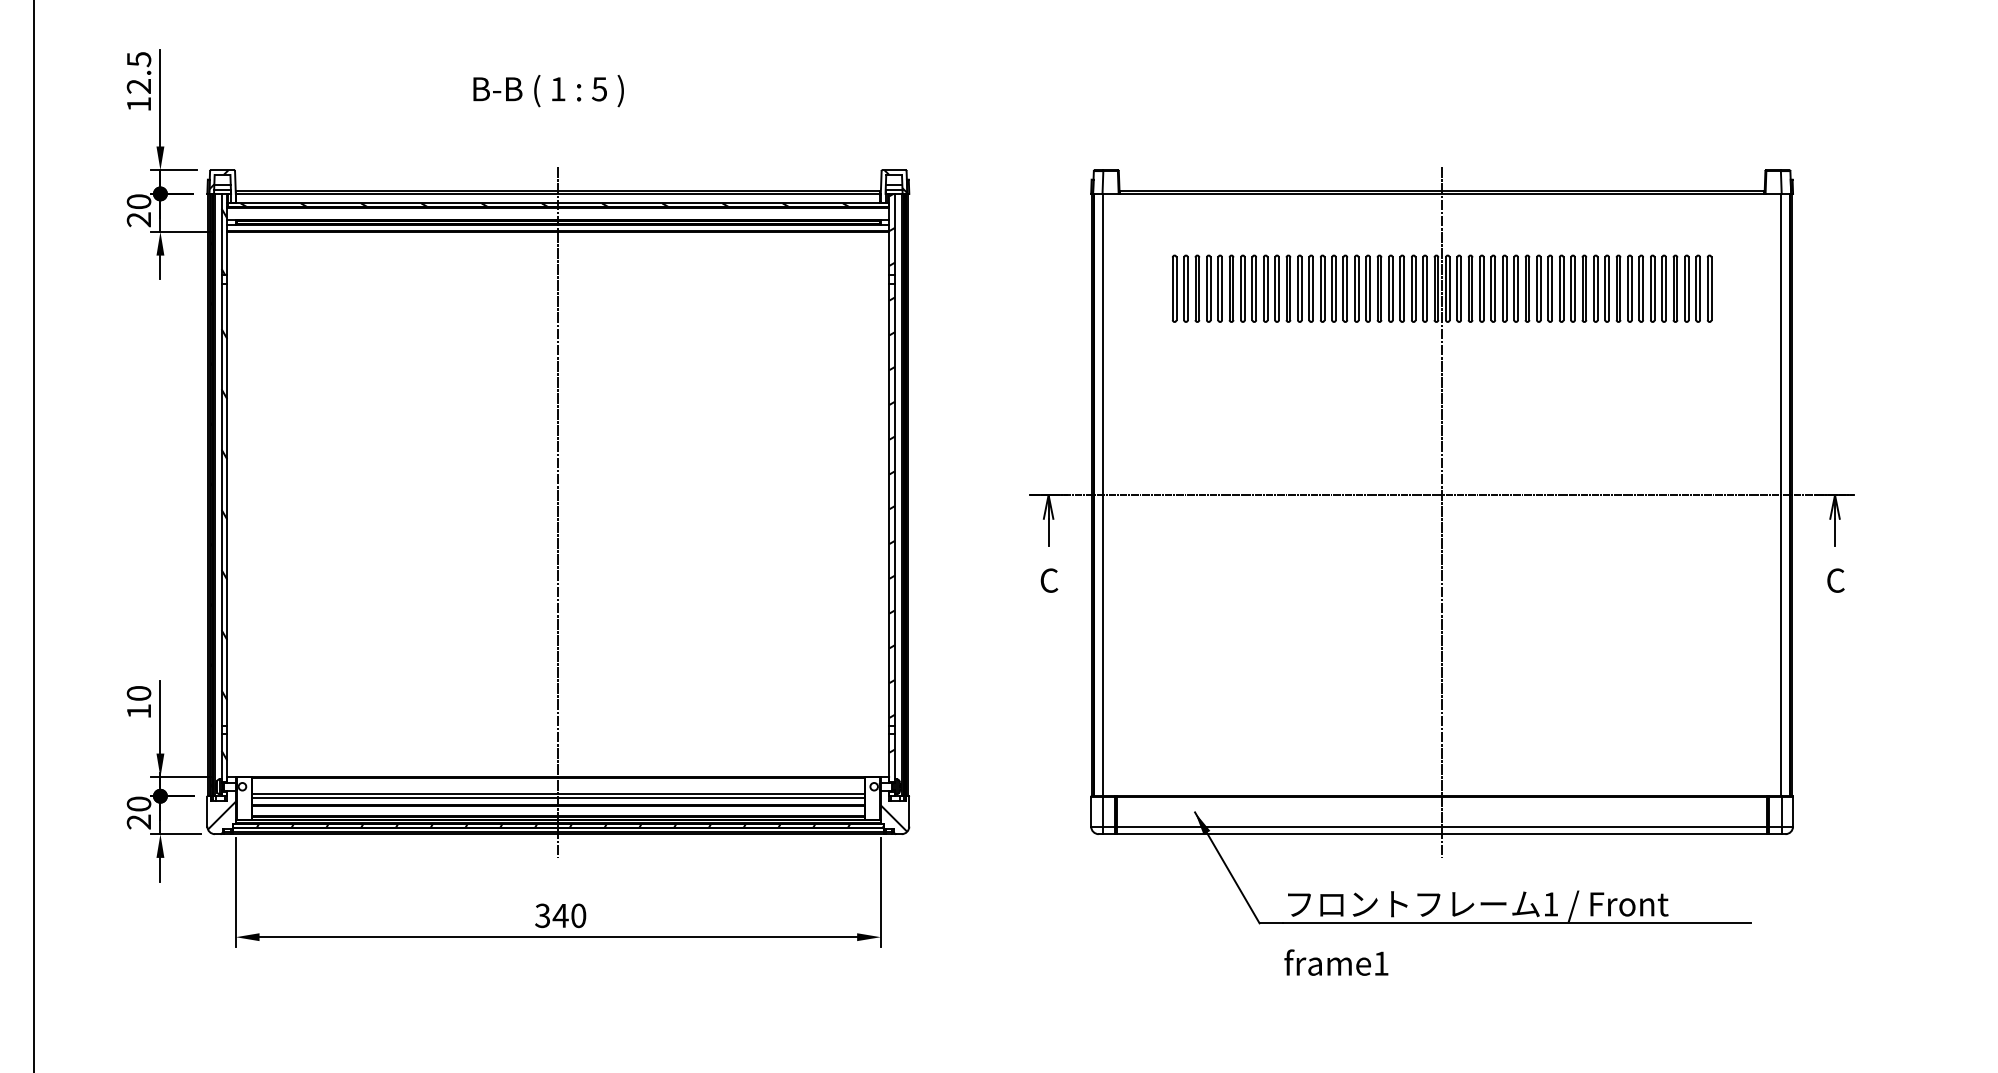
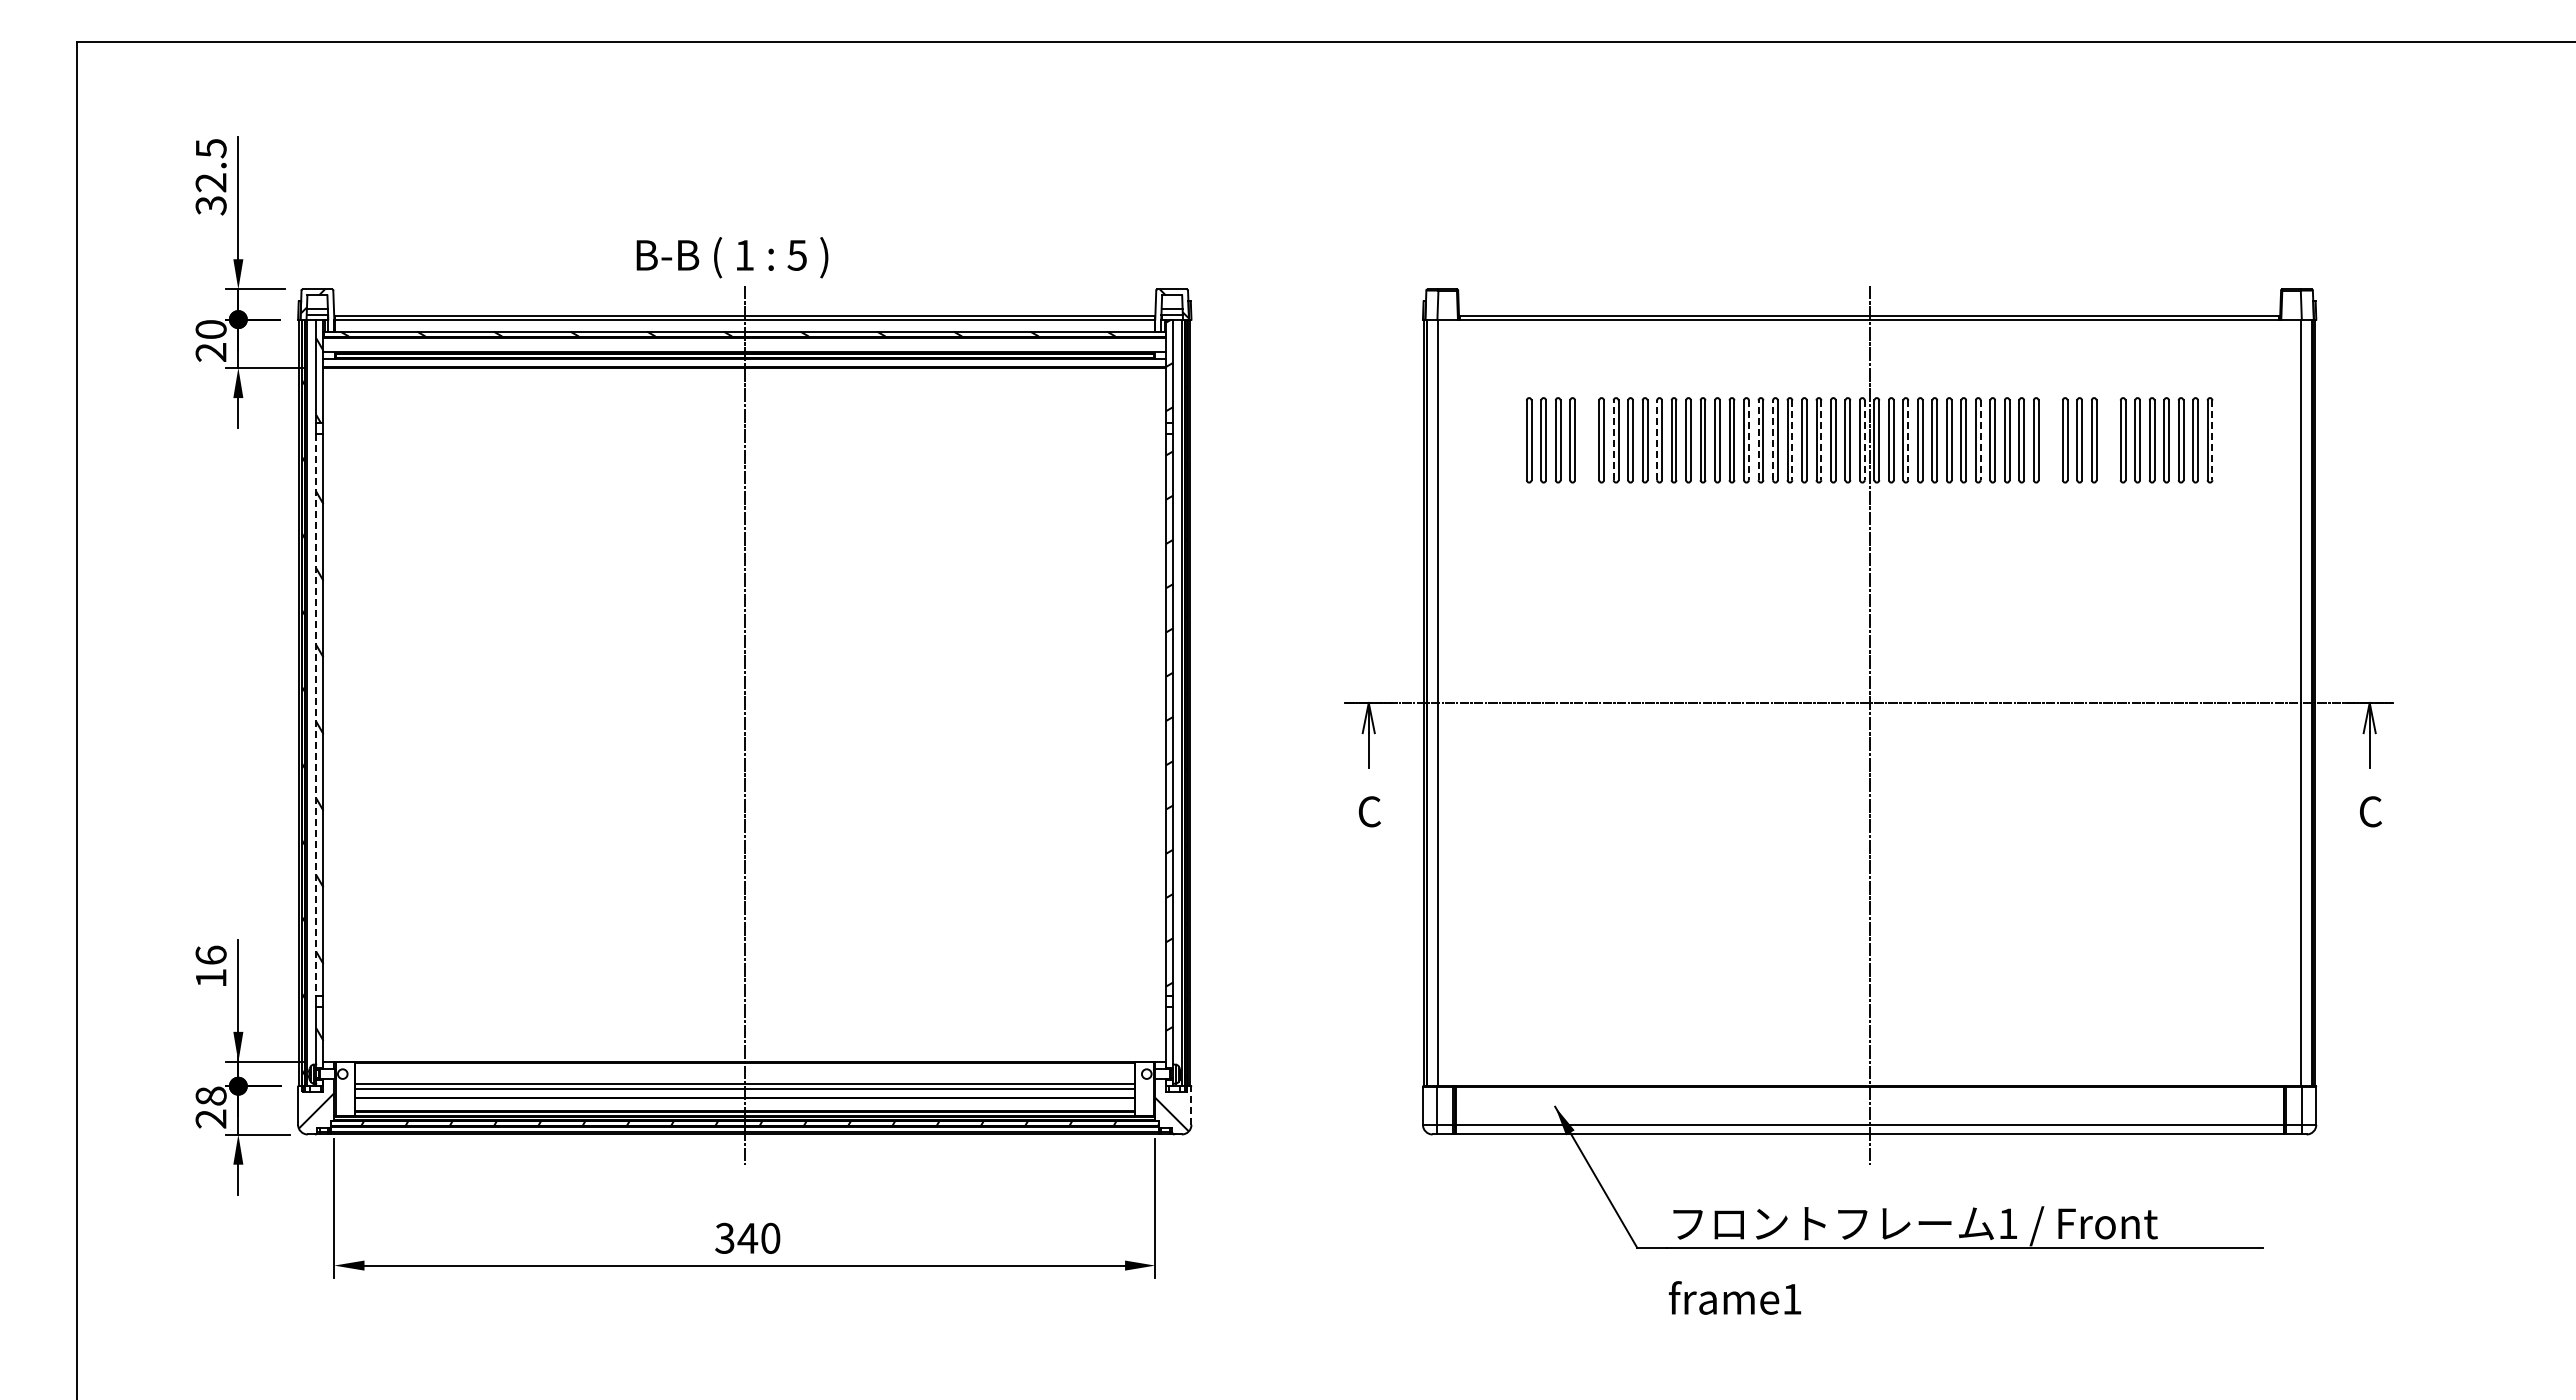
text: (548, 90) -> (732, 257), moved
text: (138, 104) -> (210, 205), 12.5 -> 32.5
part: (1219, 288) -> (1586, 440), removed
line: (1240, 288) -> (1613, 440), solid -> dashed
line: (1275, 288) -> (1657, 440), solid -> dashed
line: (1346, 288) -> (1748, 440), solid -> dashed
line: (1354, 288) -> (1758, 440), solid -> dashed
line: (1366, 288) -> (1773, 440), solid -> dashed
line: (1381, 288) -> (1792, 440), solid -> dashed
line: (1404, 288) -> (1821, 440), solid -> dashed
line: (1438, 288) -> (1864, 440), solid -> dashed
line: (1472, 288) -> (1908, 440), solid -> dashed
line: (1529, 288) -> (1980, 440), solid -> dashed
part: (1584, 288) -> (2050, 440), removed
part: (1629, 288) -> (2108, 440), removed
line: (1711, 288) -> (2212, 440), solid -> dashed
line: (221, 504) -> (316, 715), solid -> dashed
text: (138, 692) -> (210, 954), 10 -> 16
text: (138, 803) -> (210, 1095), 20 -> 28
line: (909, 811) -> (1191, 1105), solid -> dashed

